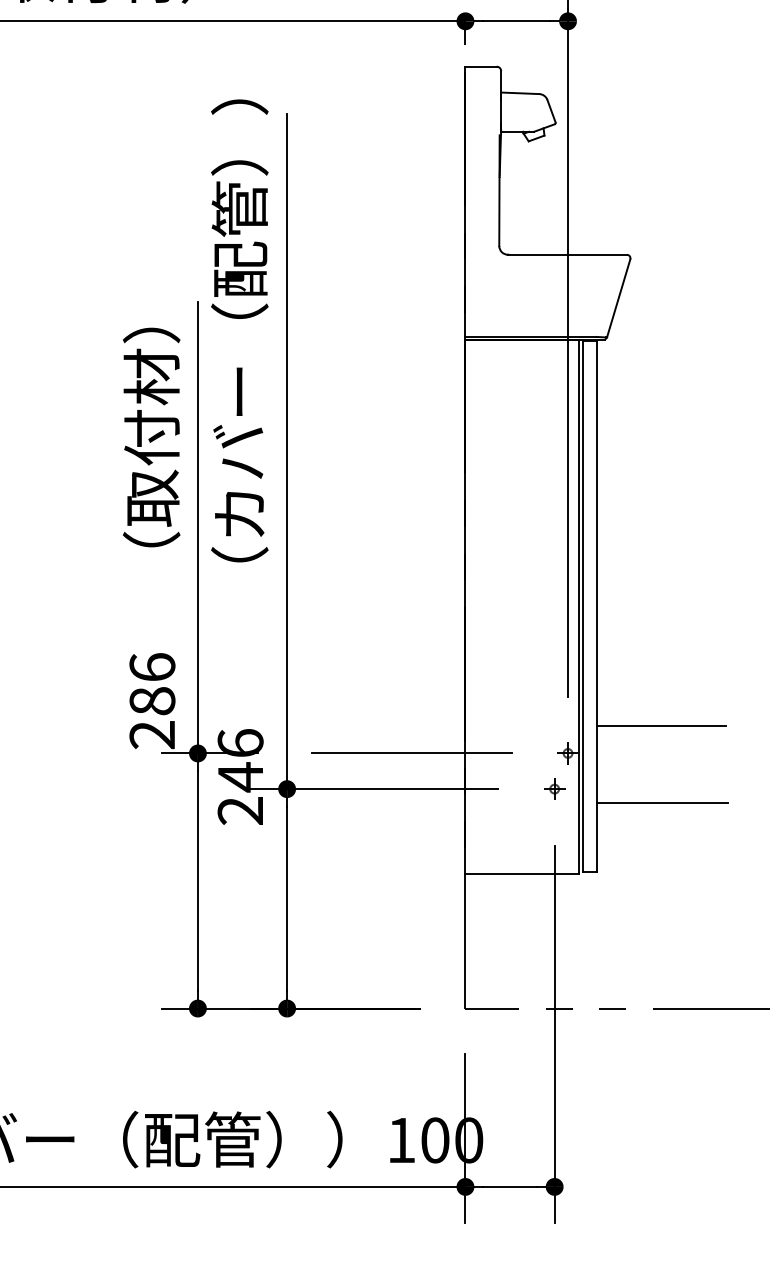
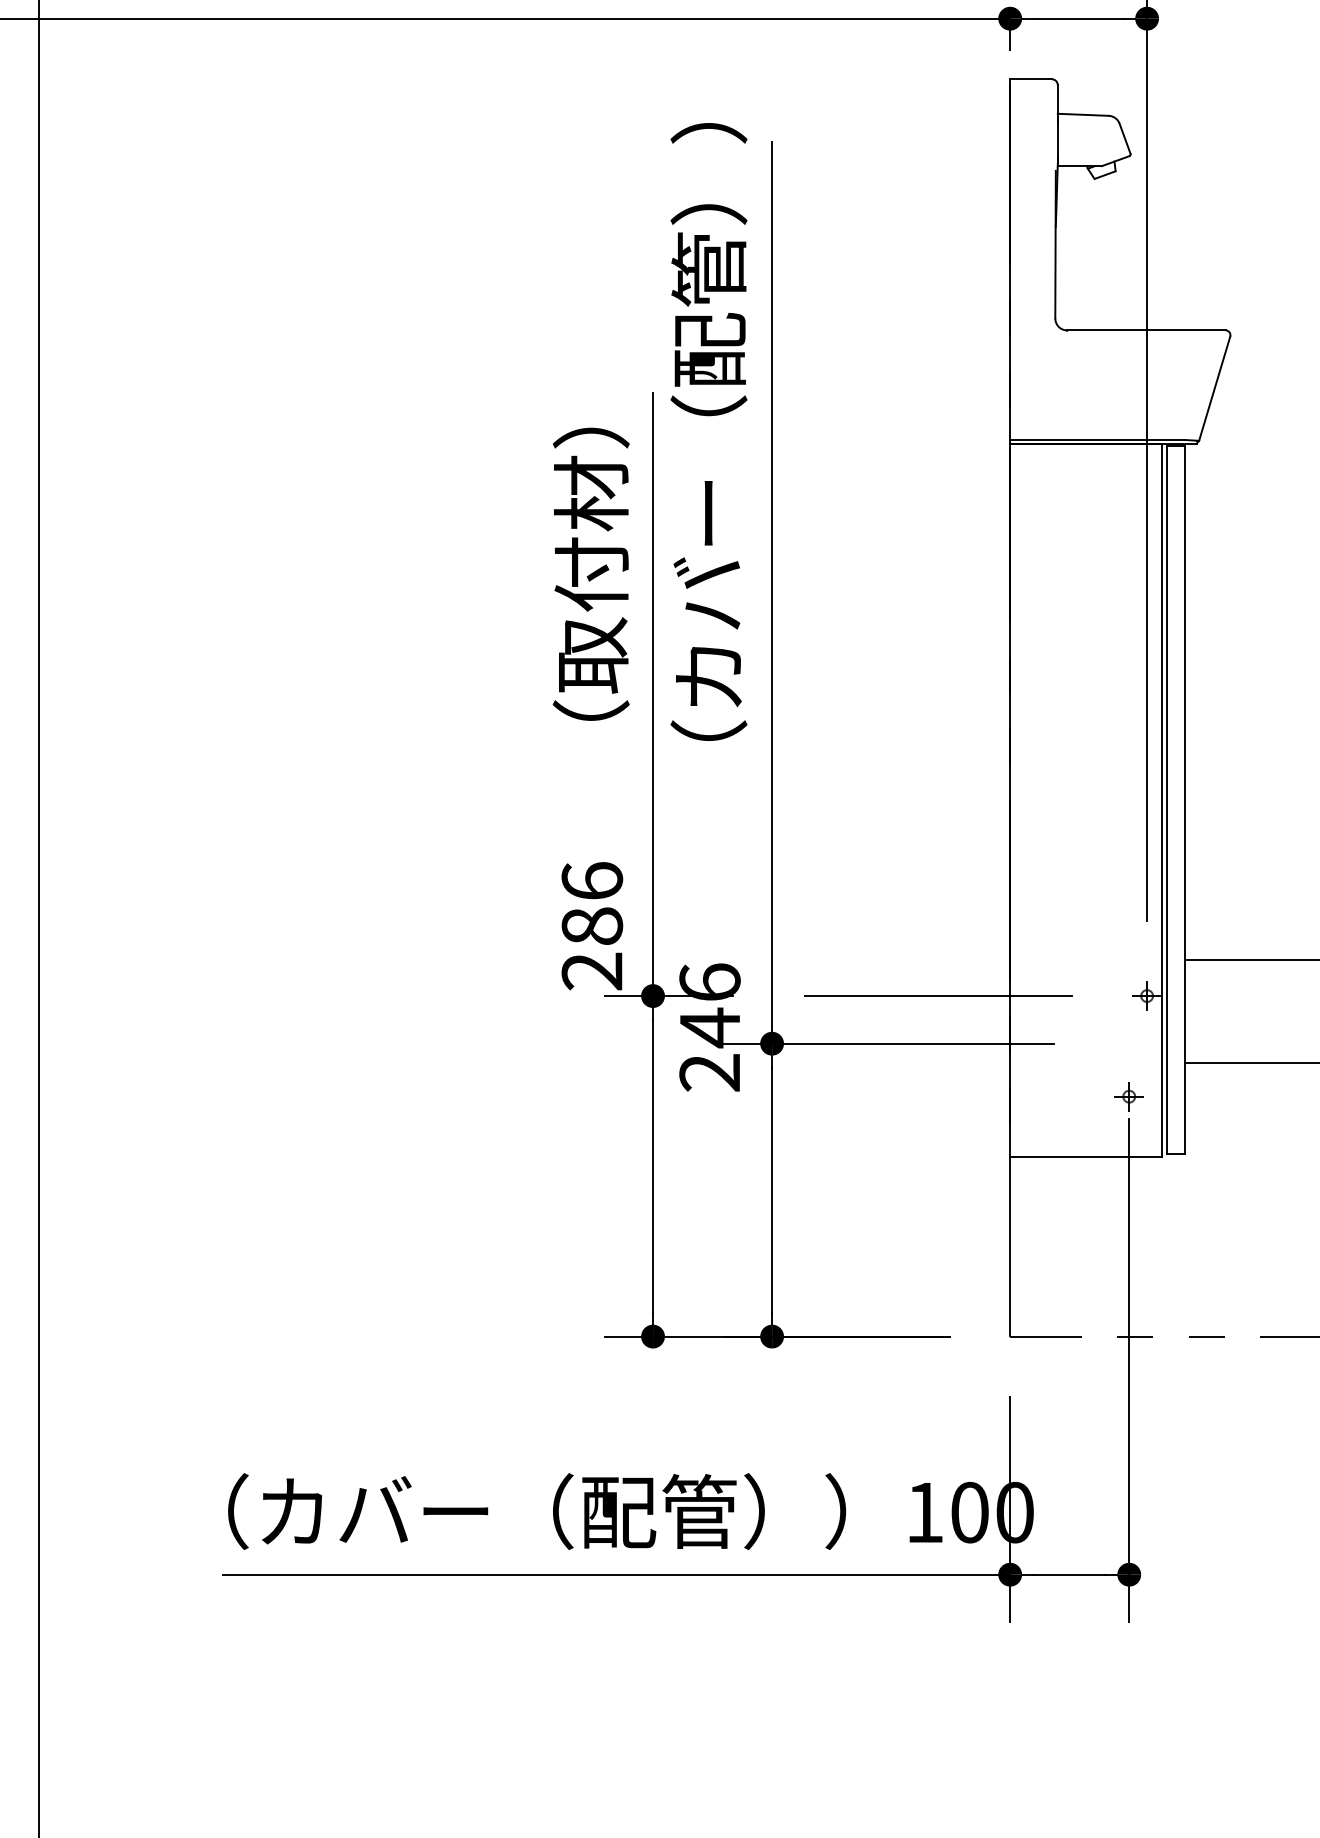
part: (554, 788) -> (1128, 1096), moved

